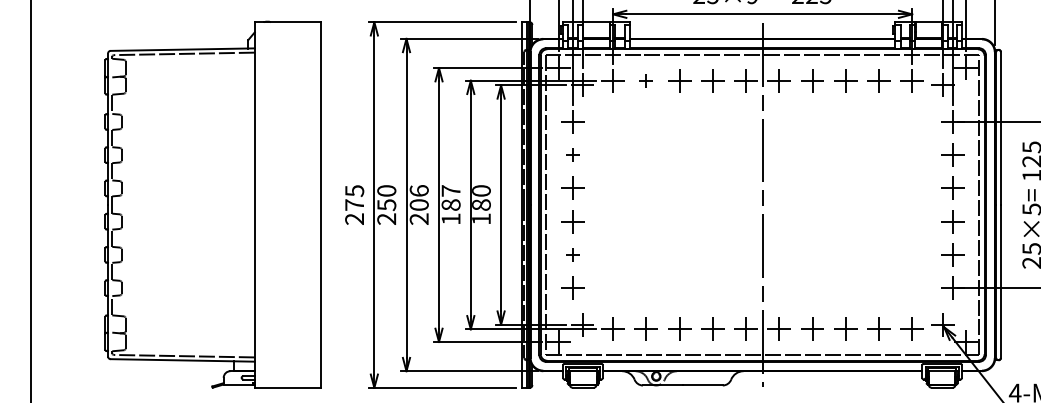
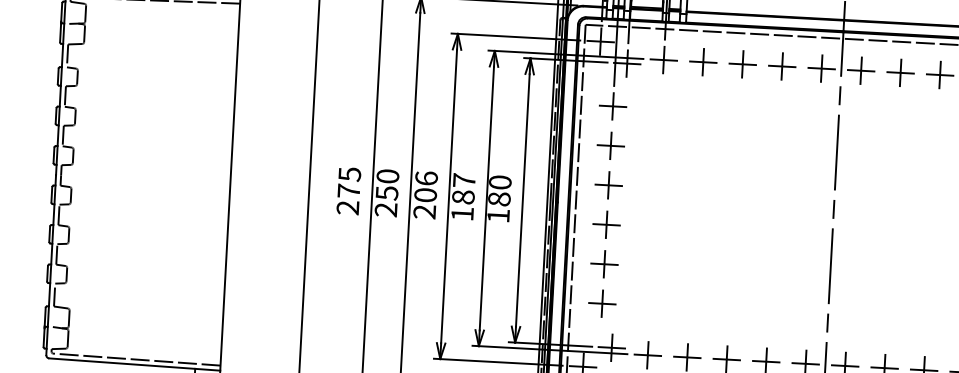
part: (645, 80) -> (702, 61), size x1.67
part: (572, 154) -> (610, 145), size x1.67
part: (572, 254) -> (604, 263), size x1.67

